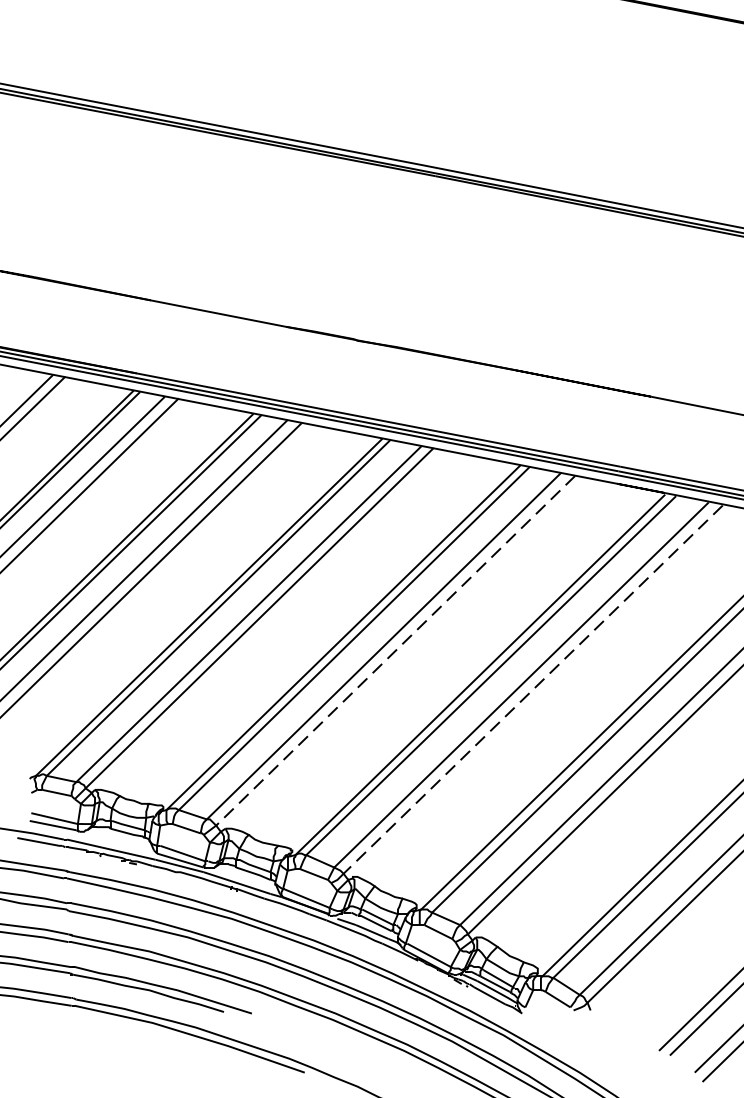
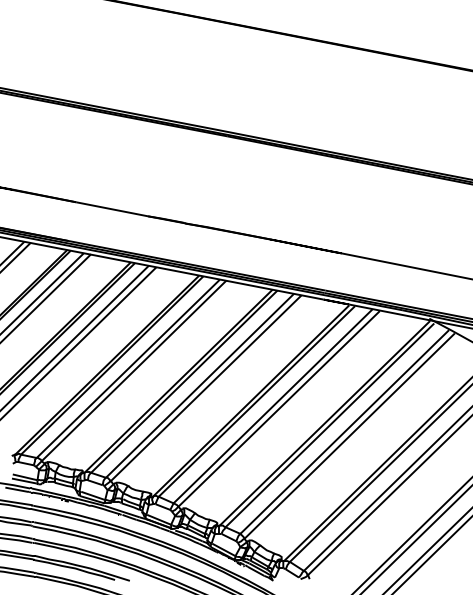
line: (396, 651) -> (206, 388), dashed -> solid
line: (531, 690) -> (278, 409), dashed -> solid

